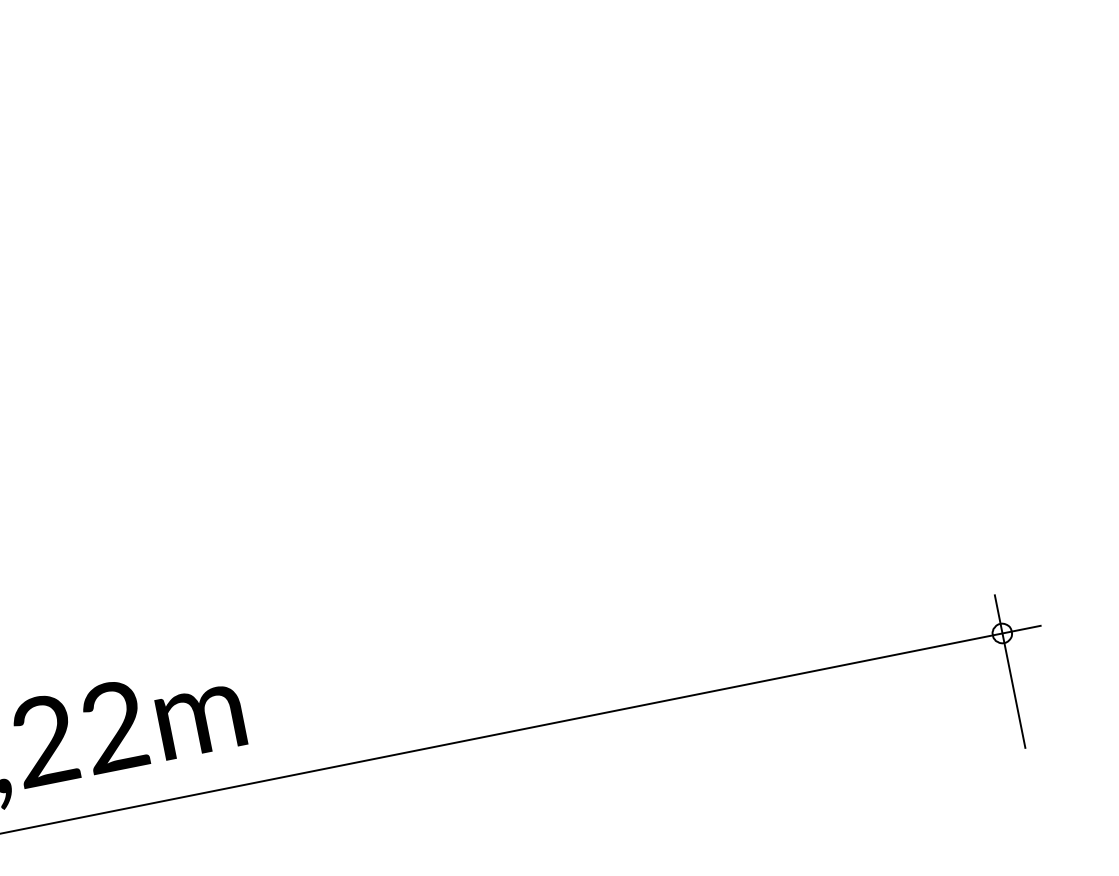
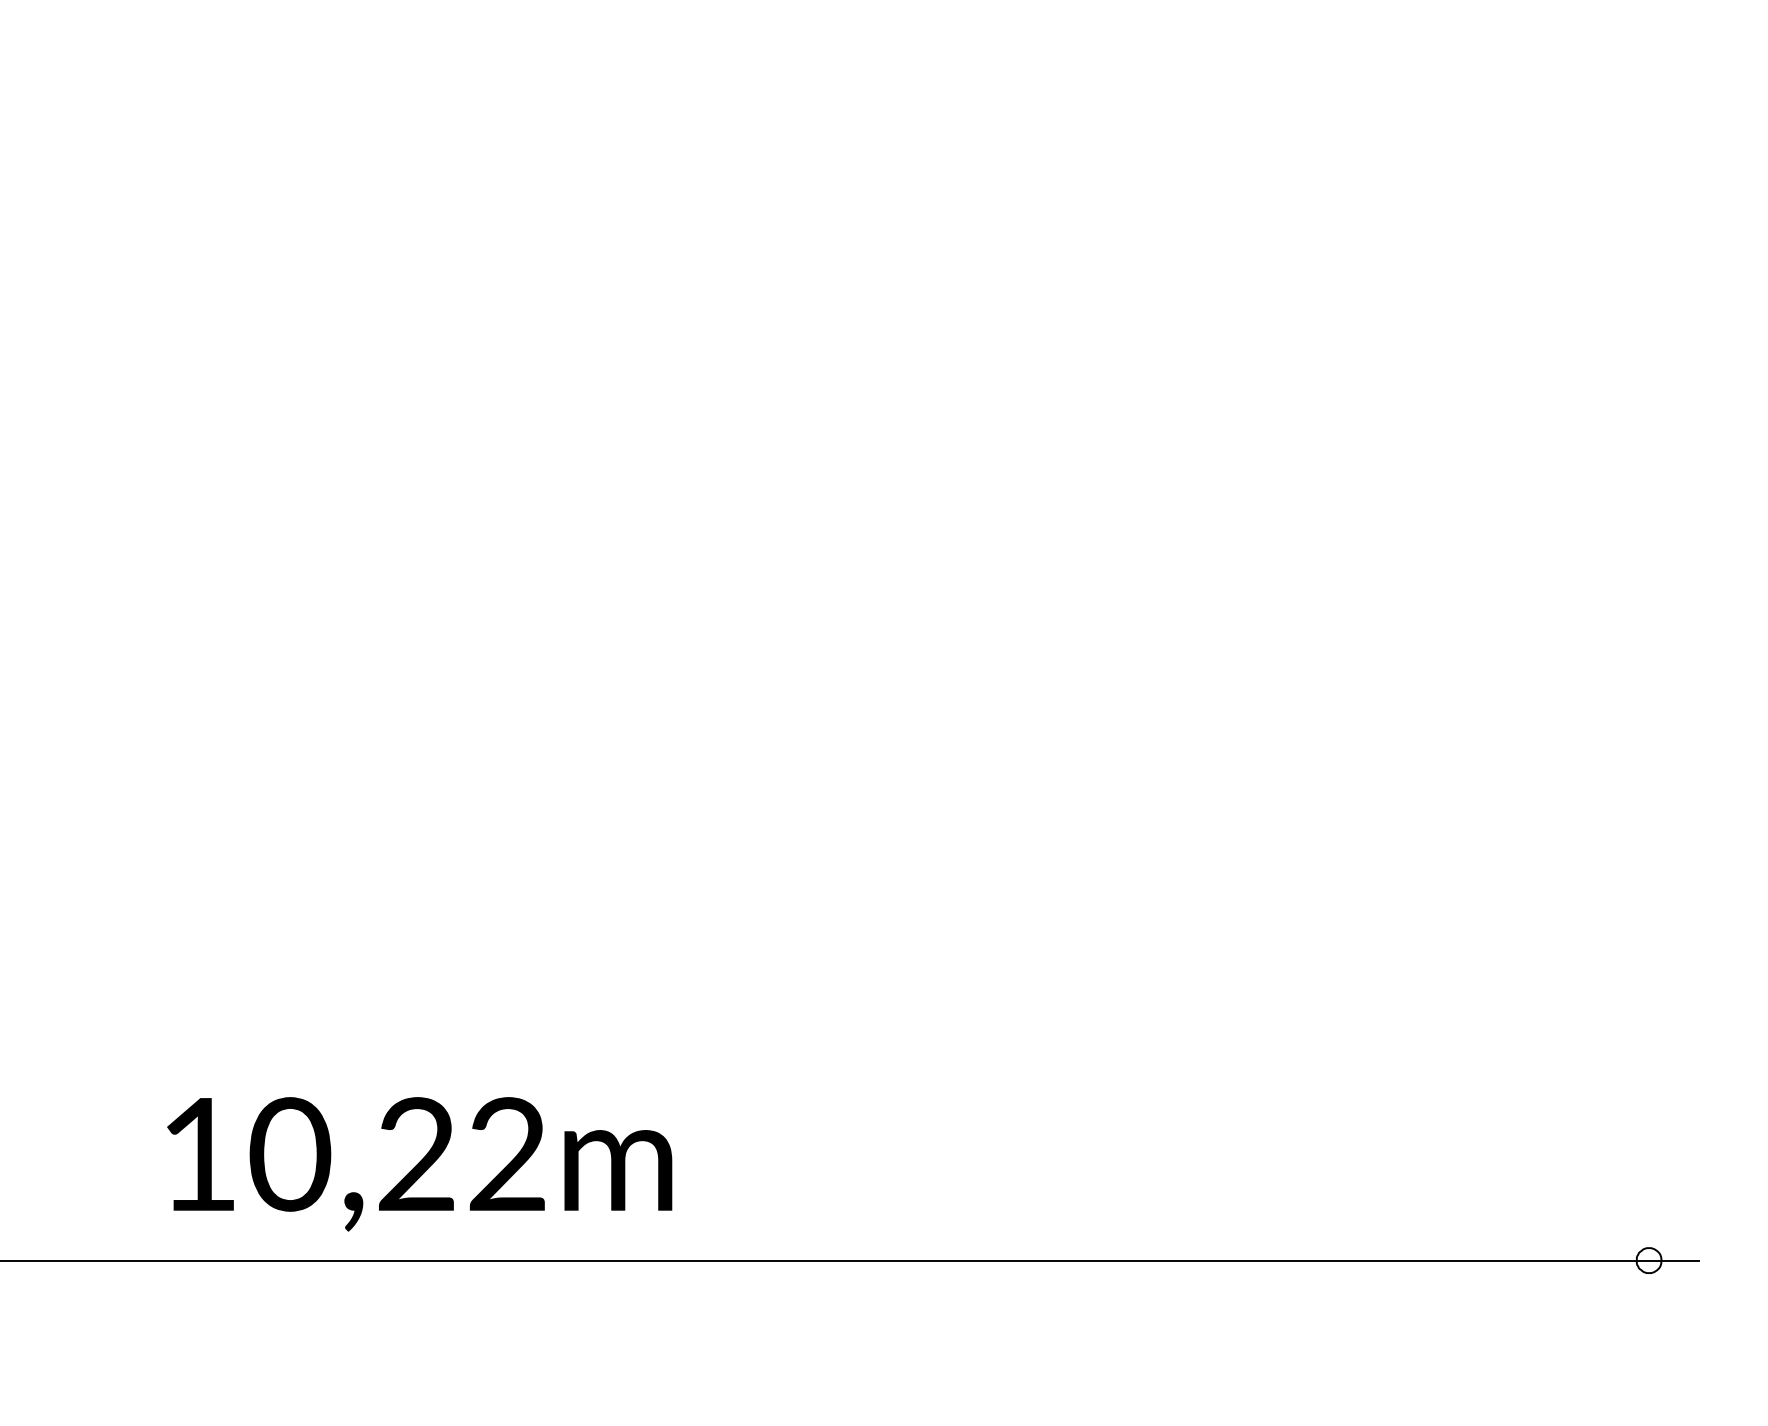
line: (1010, 671) -> (1649, 1310), removed

